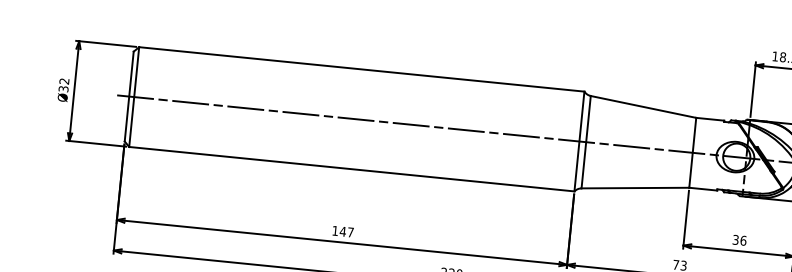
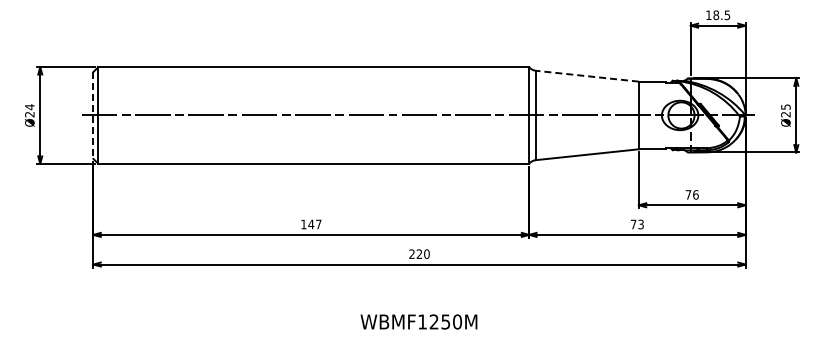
text: (63, 84) -> (29, 110), Ø32 -> Ø24
line: (129, 96) -> (93, 115), solid -> dashed
line: (643, 107) -> (587, 76), solid -> dashed
text: (735, 239) -> (688, 194), 36 -> 76

